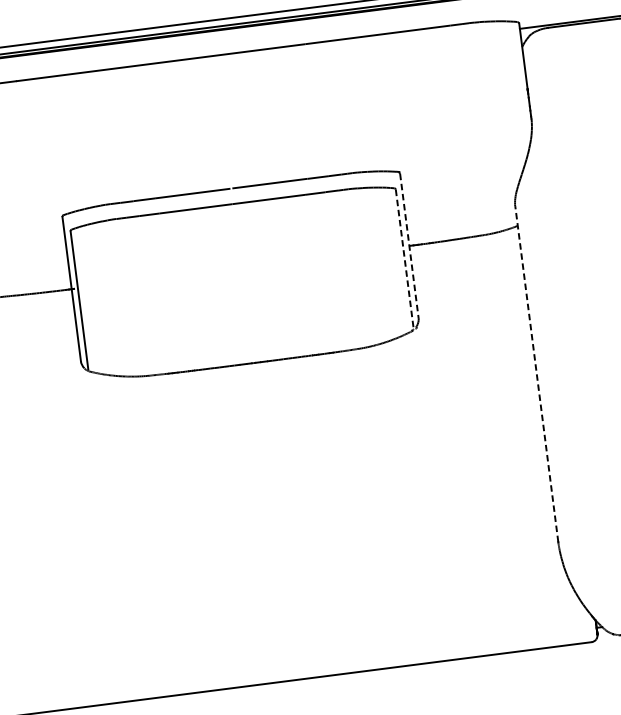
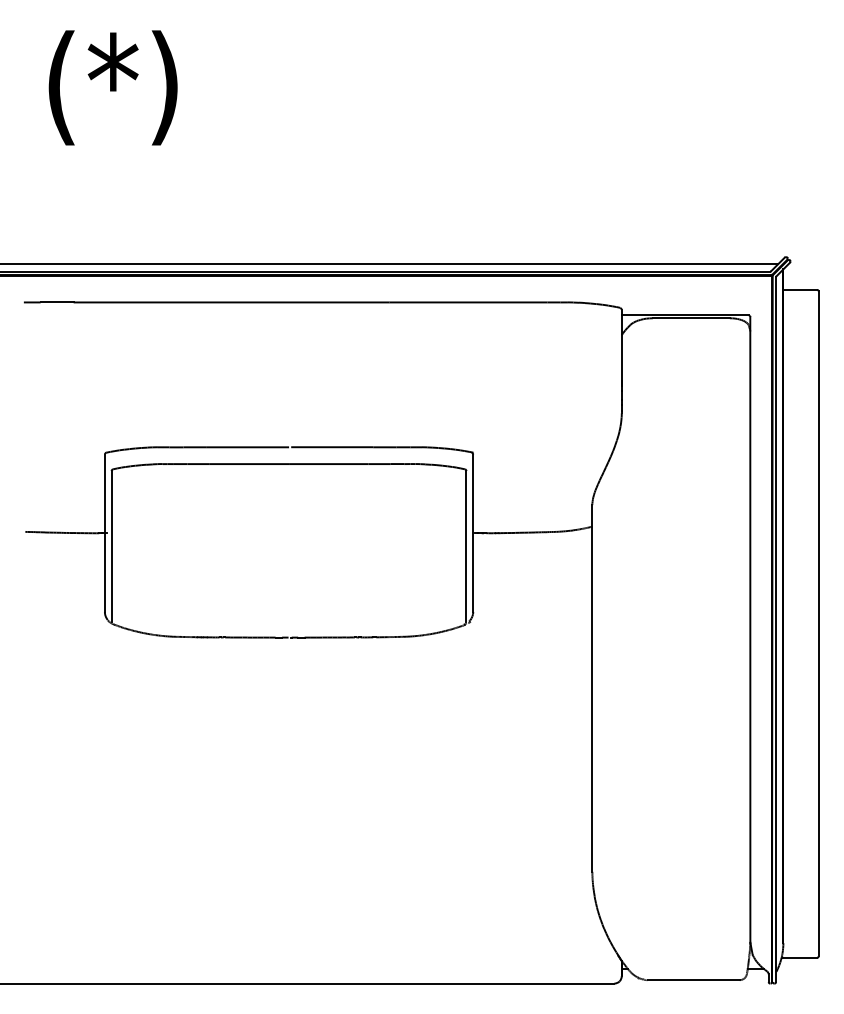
line: (409, 246) -> (473, 533), dashed -> solid
line: (404, 258) -> (466, 546), dashed -> solid
line: (536, 373) -> (592, 687), dashed -> solid

